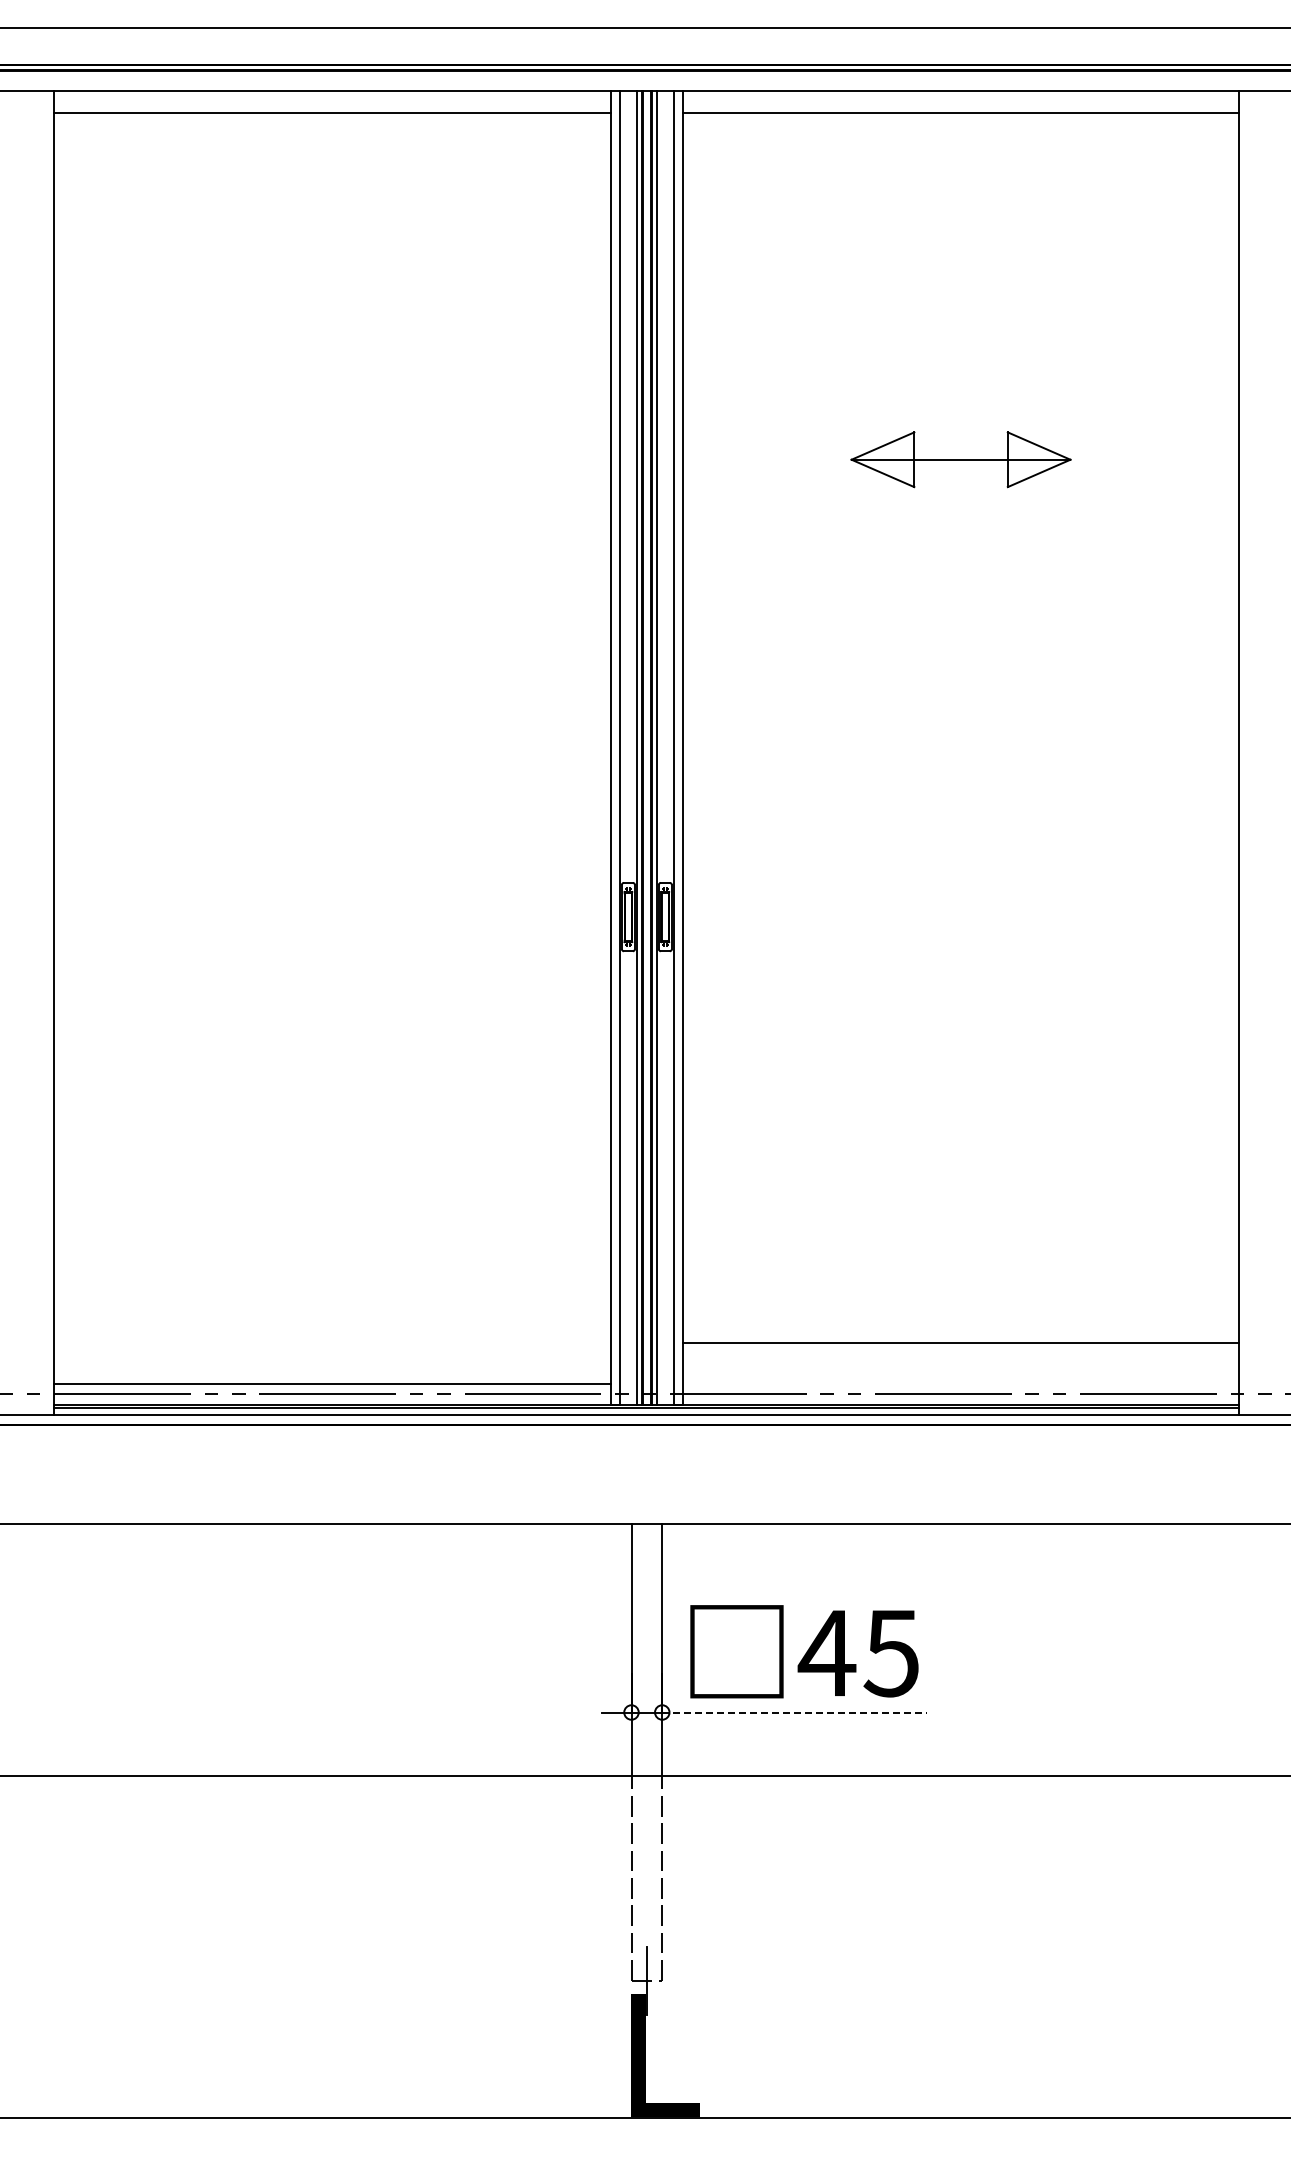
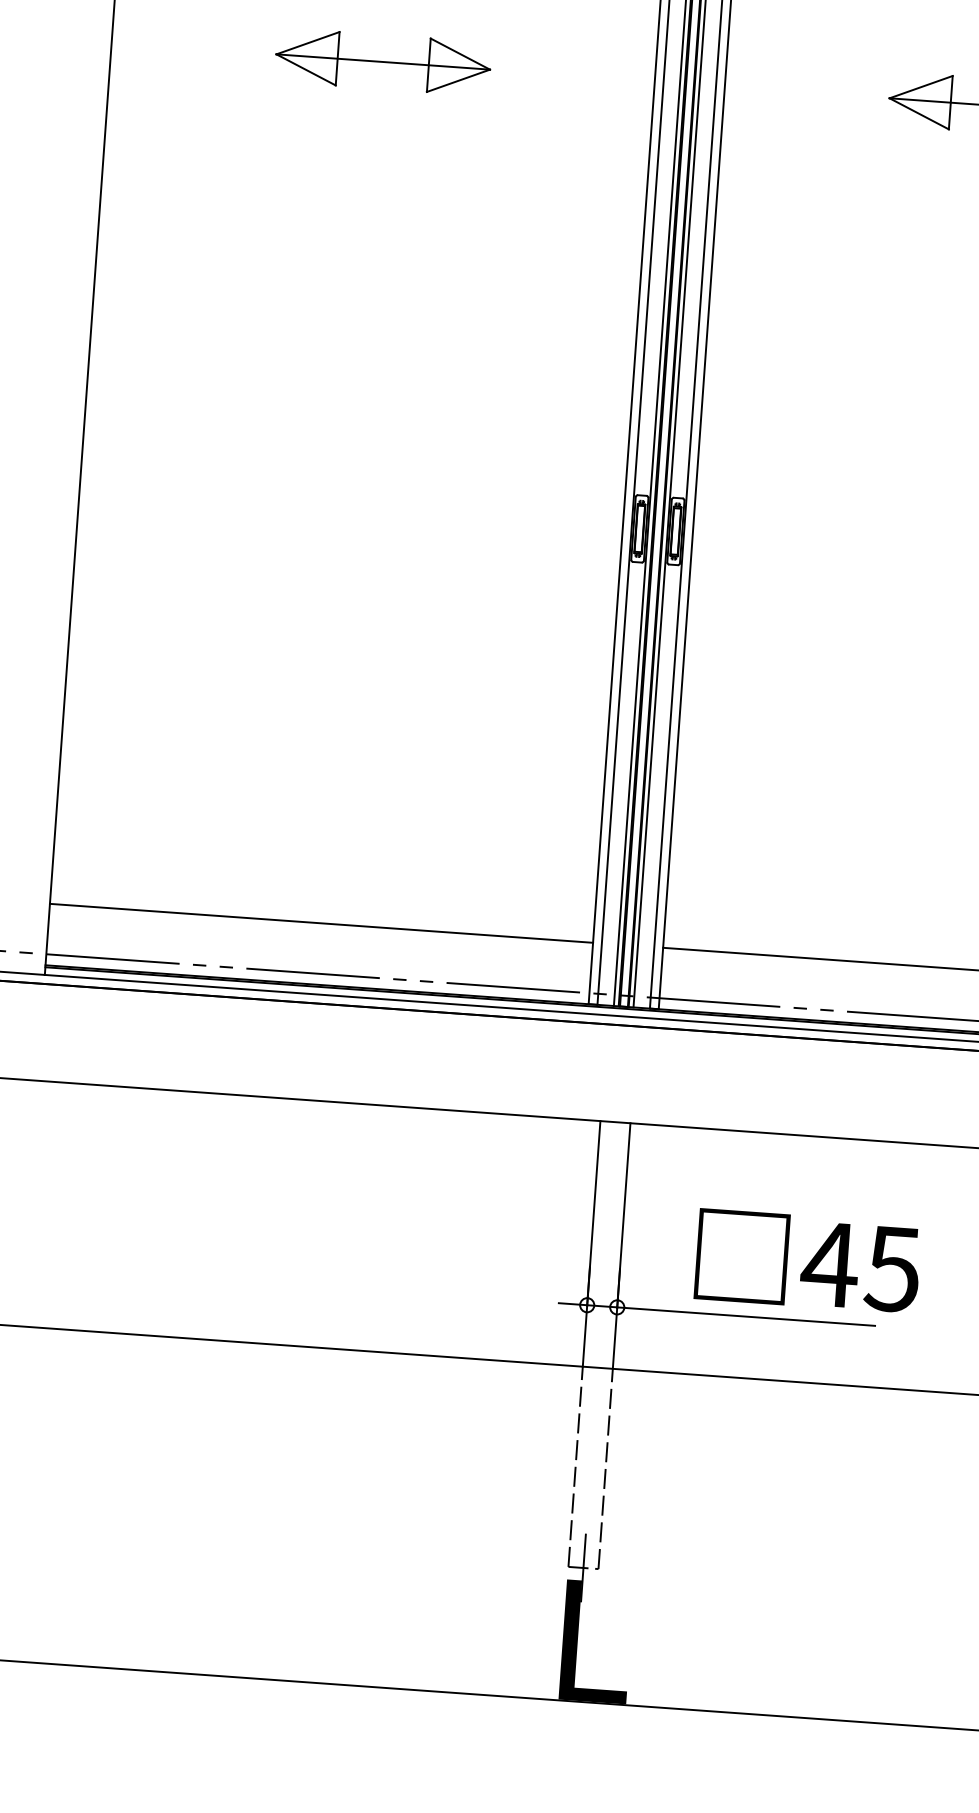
part: (332, 459) -> (383, 61), added
line: (332, 1383) -> (321, 923), moved
text: (804, 1651) -> (808, 1261), moved
line: (794, 1712) -> (746, 1316), dashed -> solid

